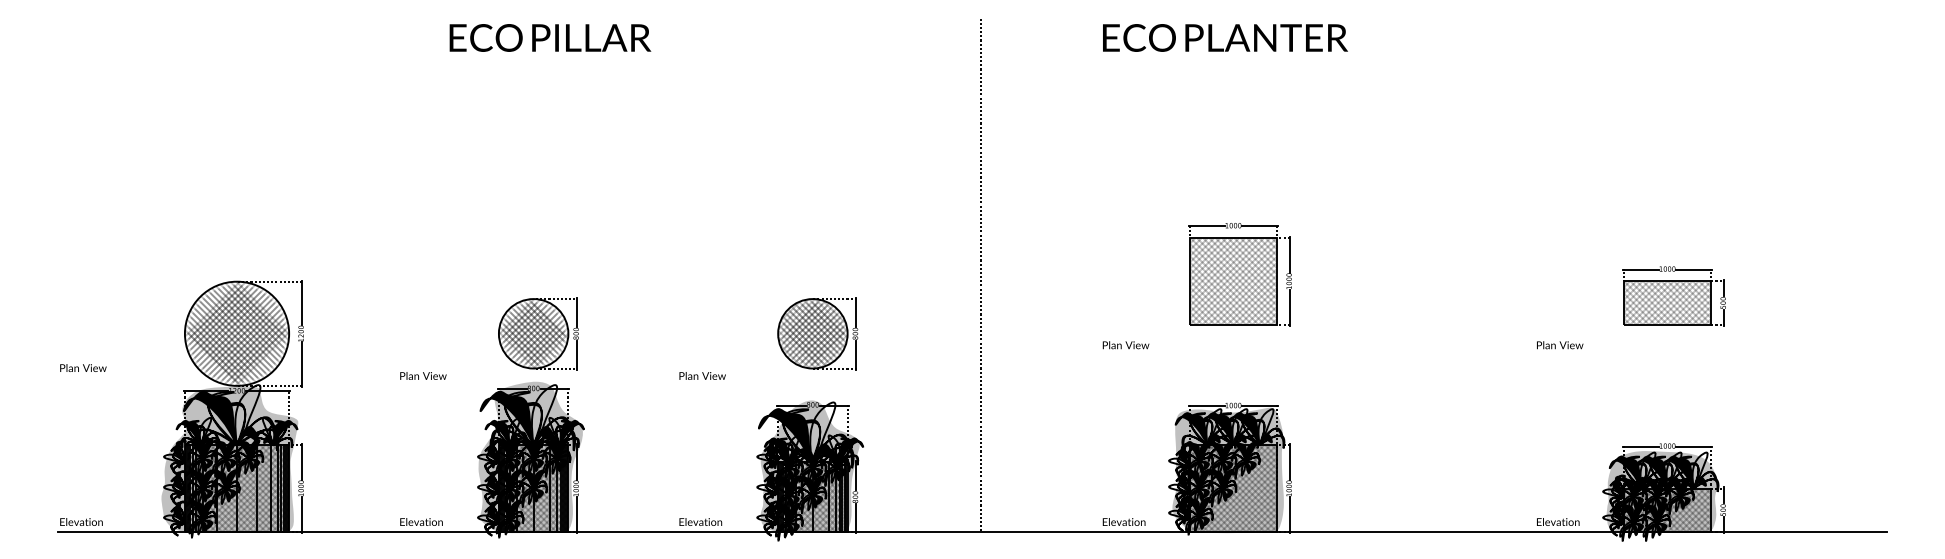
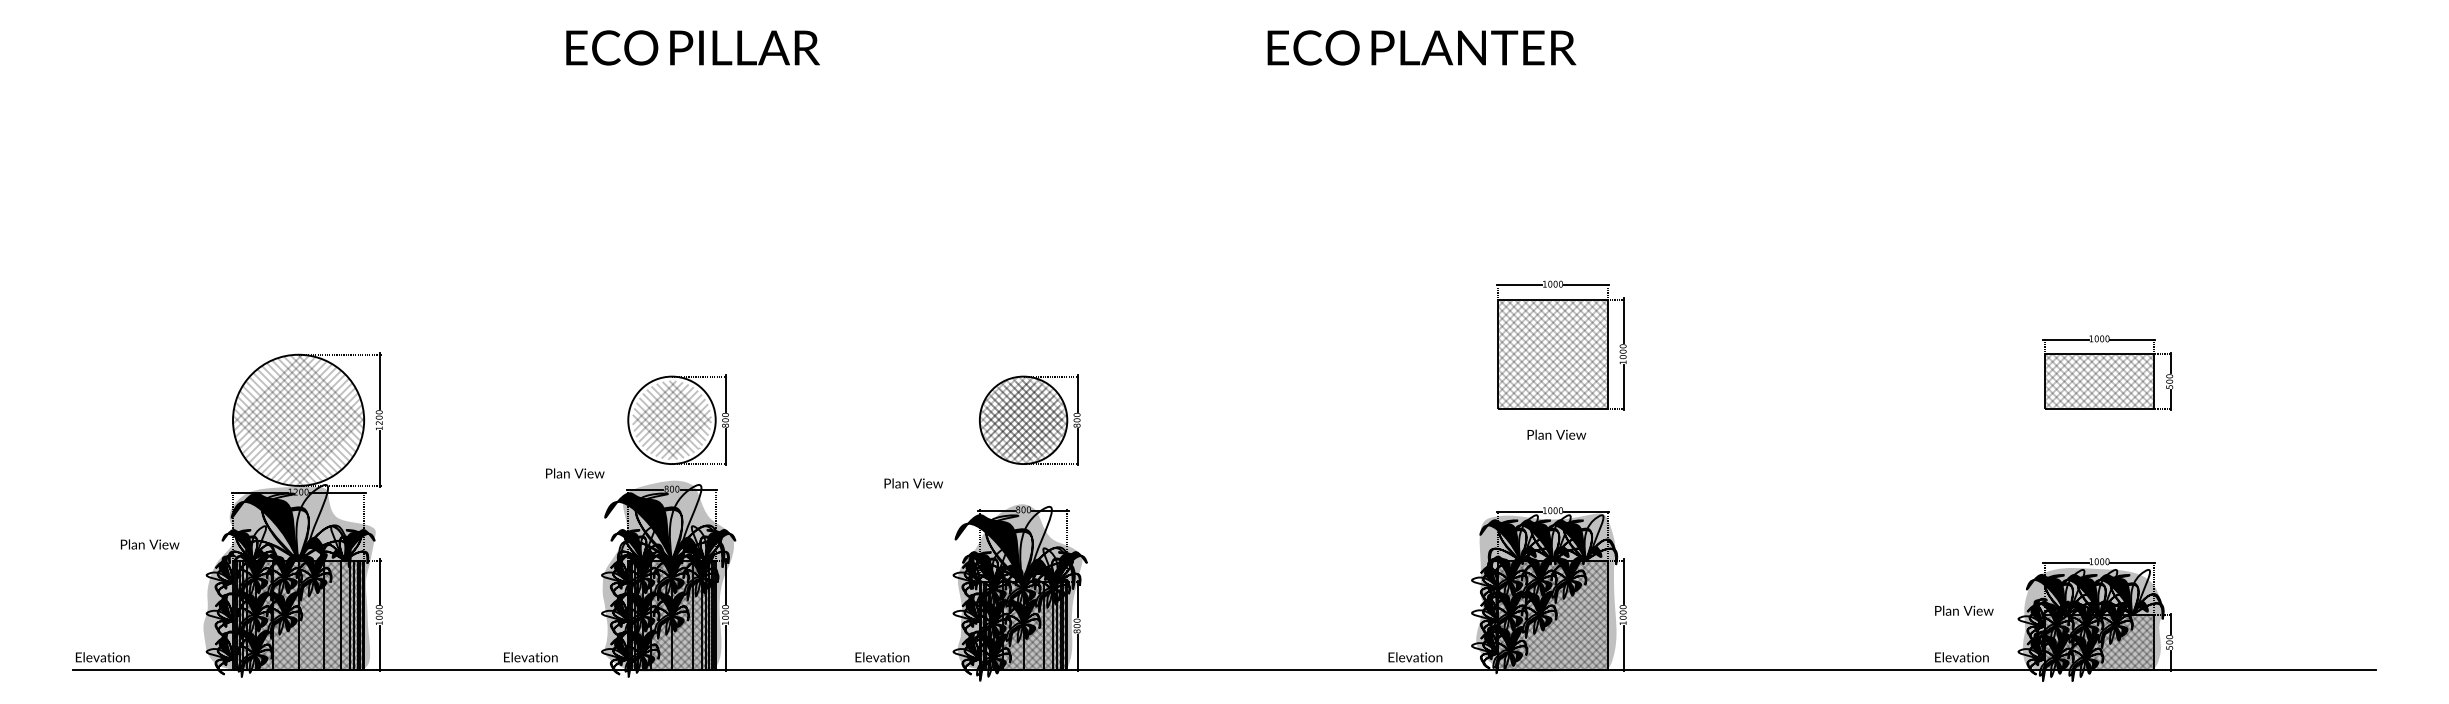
text: (1225, 37) -> (1421, 47), moved
line: (980, 274) -> (1234, 345), removed
hatch: (236, 333) -> (298, 420), removed
hatch: (533, 333) -> (671, 420), removed
text: (1125, 345) -> (1556, 434), moved
text: (1560, 345) -> (1964, 610), moved
text: (82, 368) -> (149, 544), moved
text: (423, 376) -> (575, 473), moved
text: (702, 376) -> (913, 483), moved

